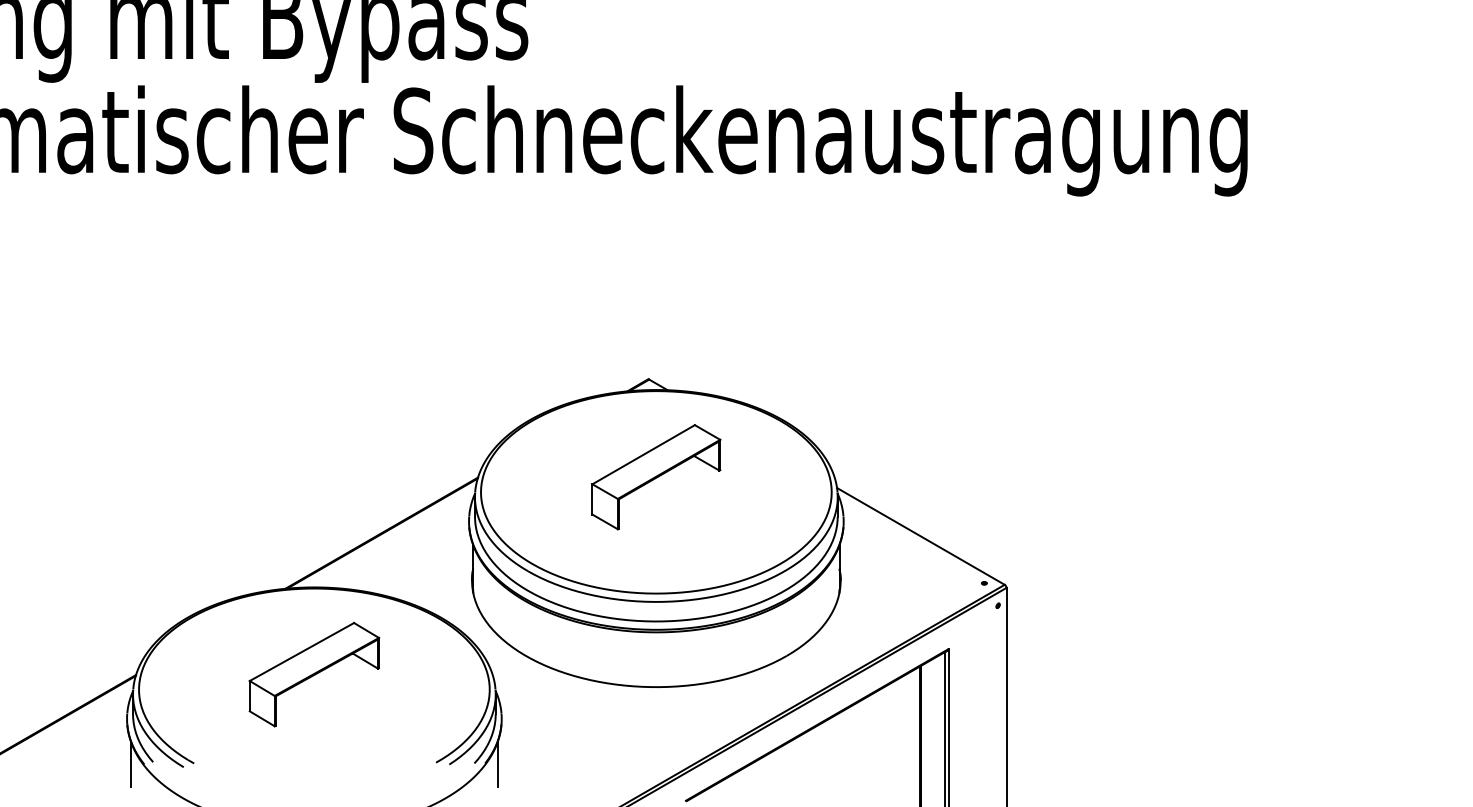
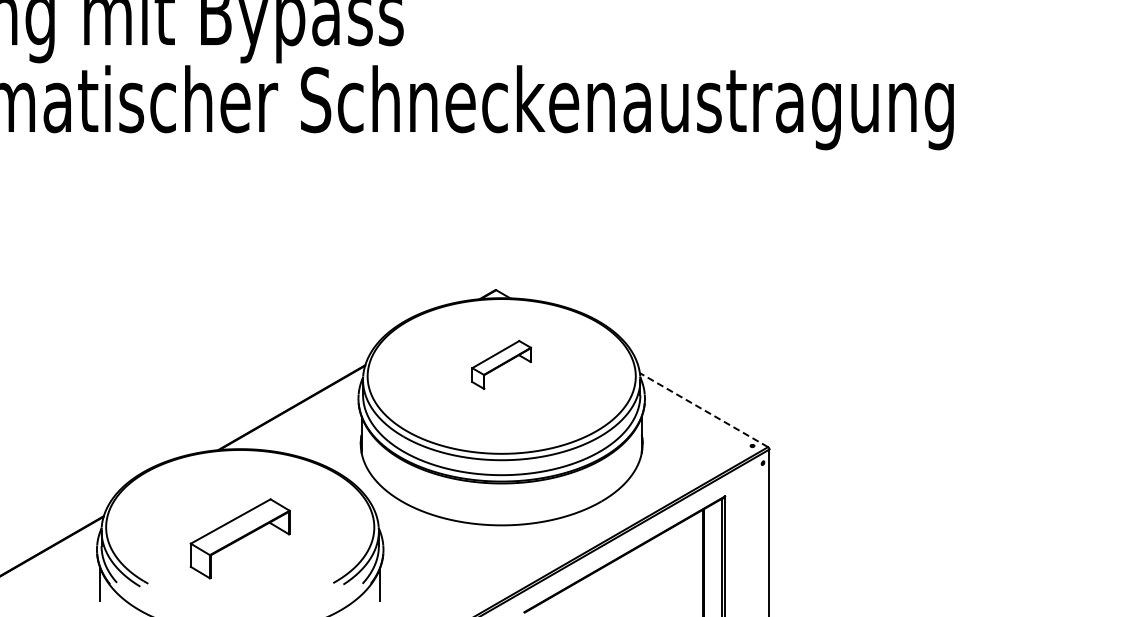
part: (656, 476) -> (501, 364), size x0.6
line: (920, 535) -> (703, 409), solid -> dashed
part: (313, 674) -> (239, 538), moved

